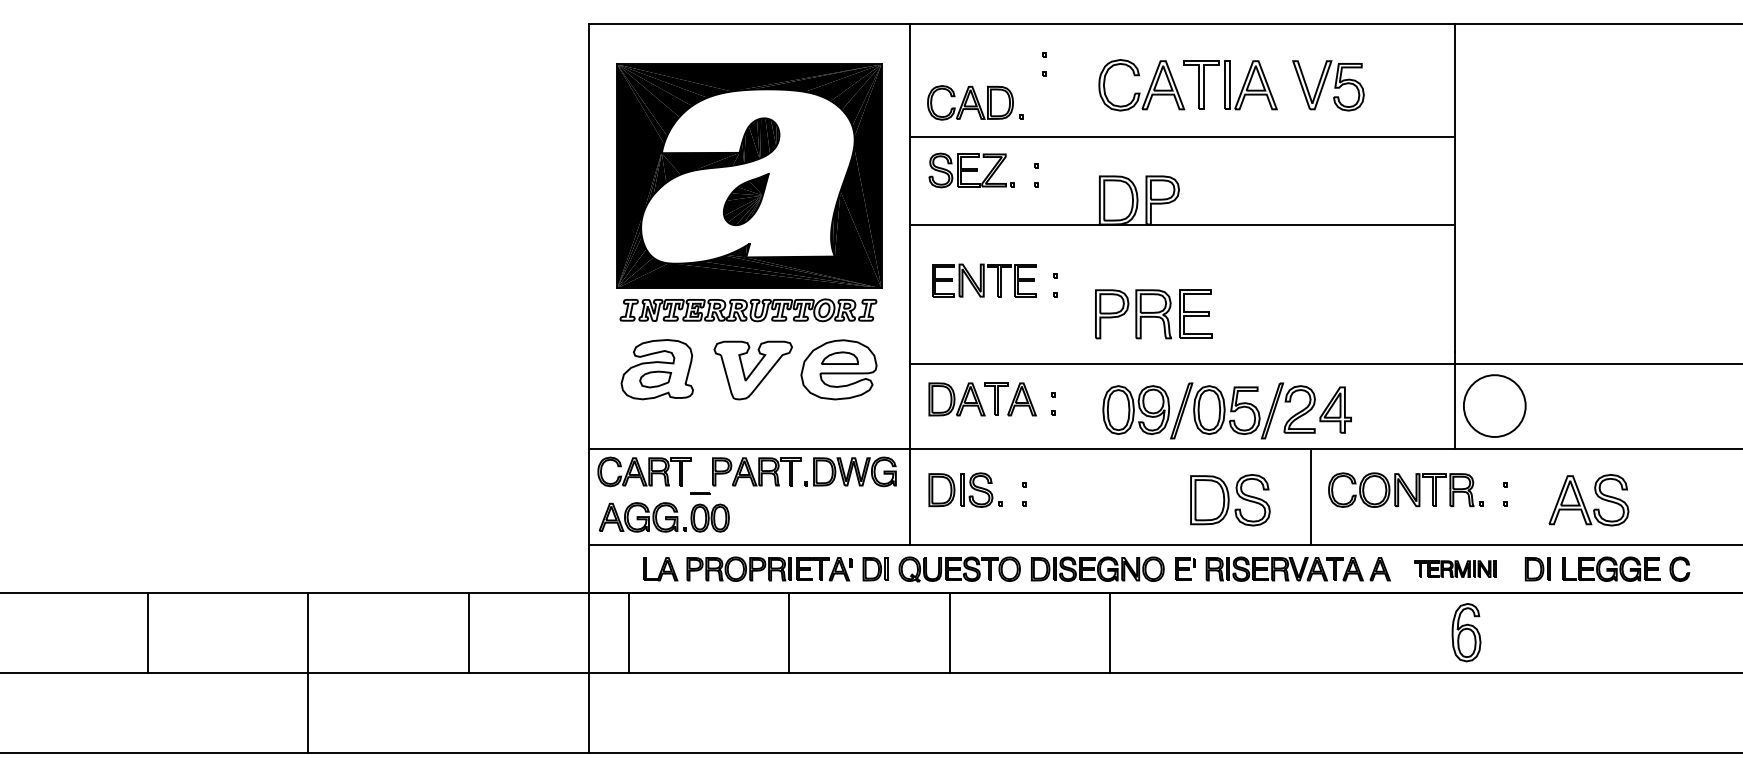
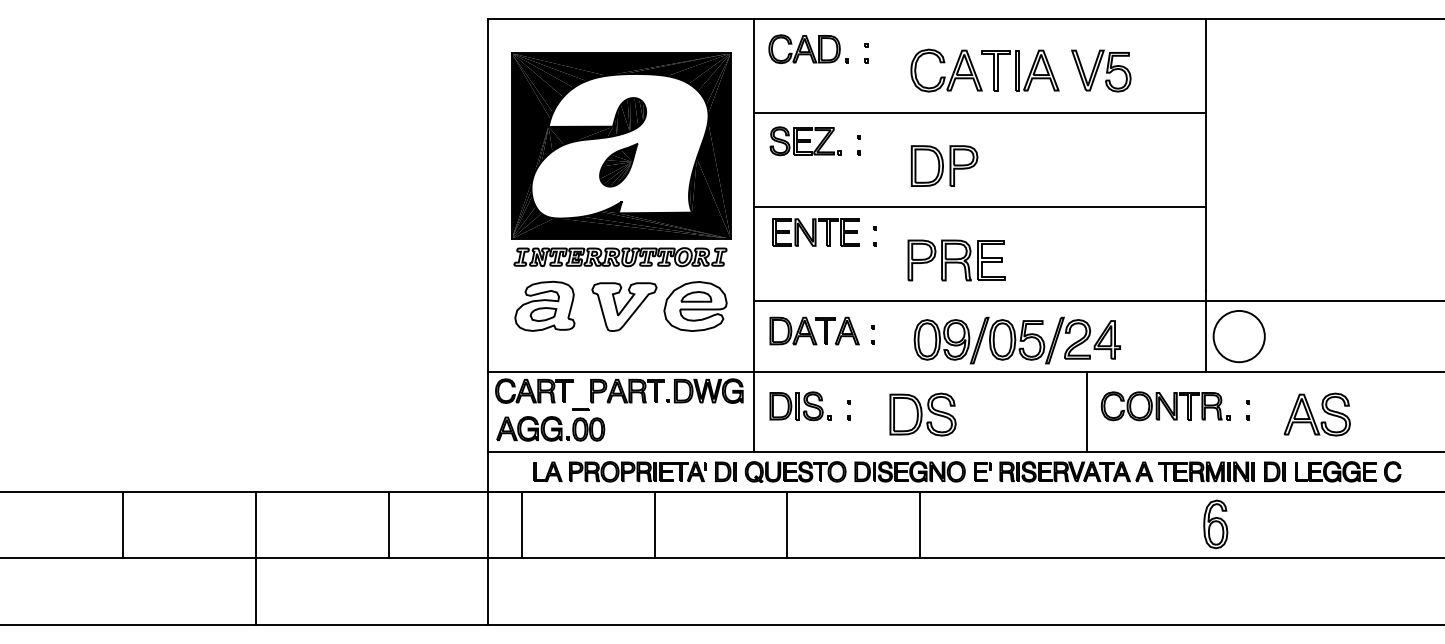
part: (975, 103) -> (808, 49), moved
line: (1182, 225) -> (980, 207), moved
part: (1229, 500) -> (922, 414), moved
part: (1455, 568) -> (1206, 471), size x1.43

